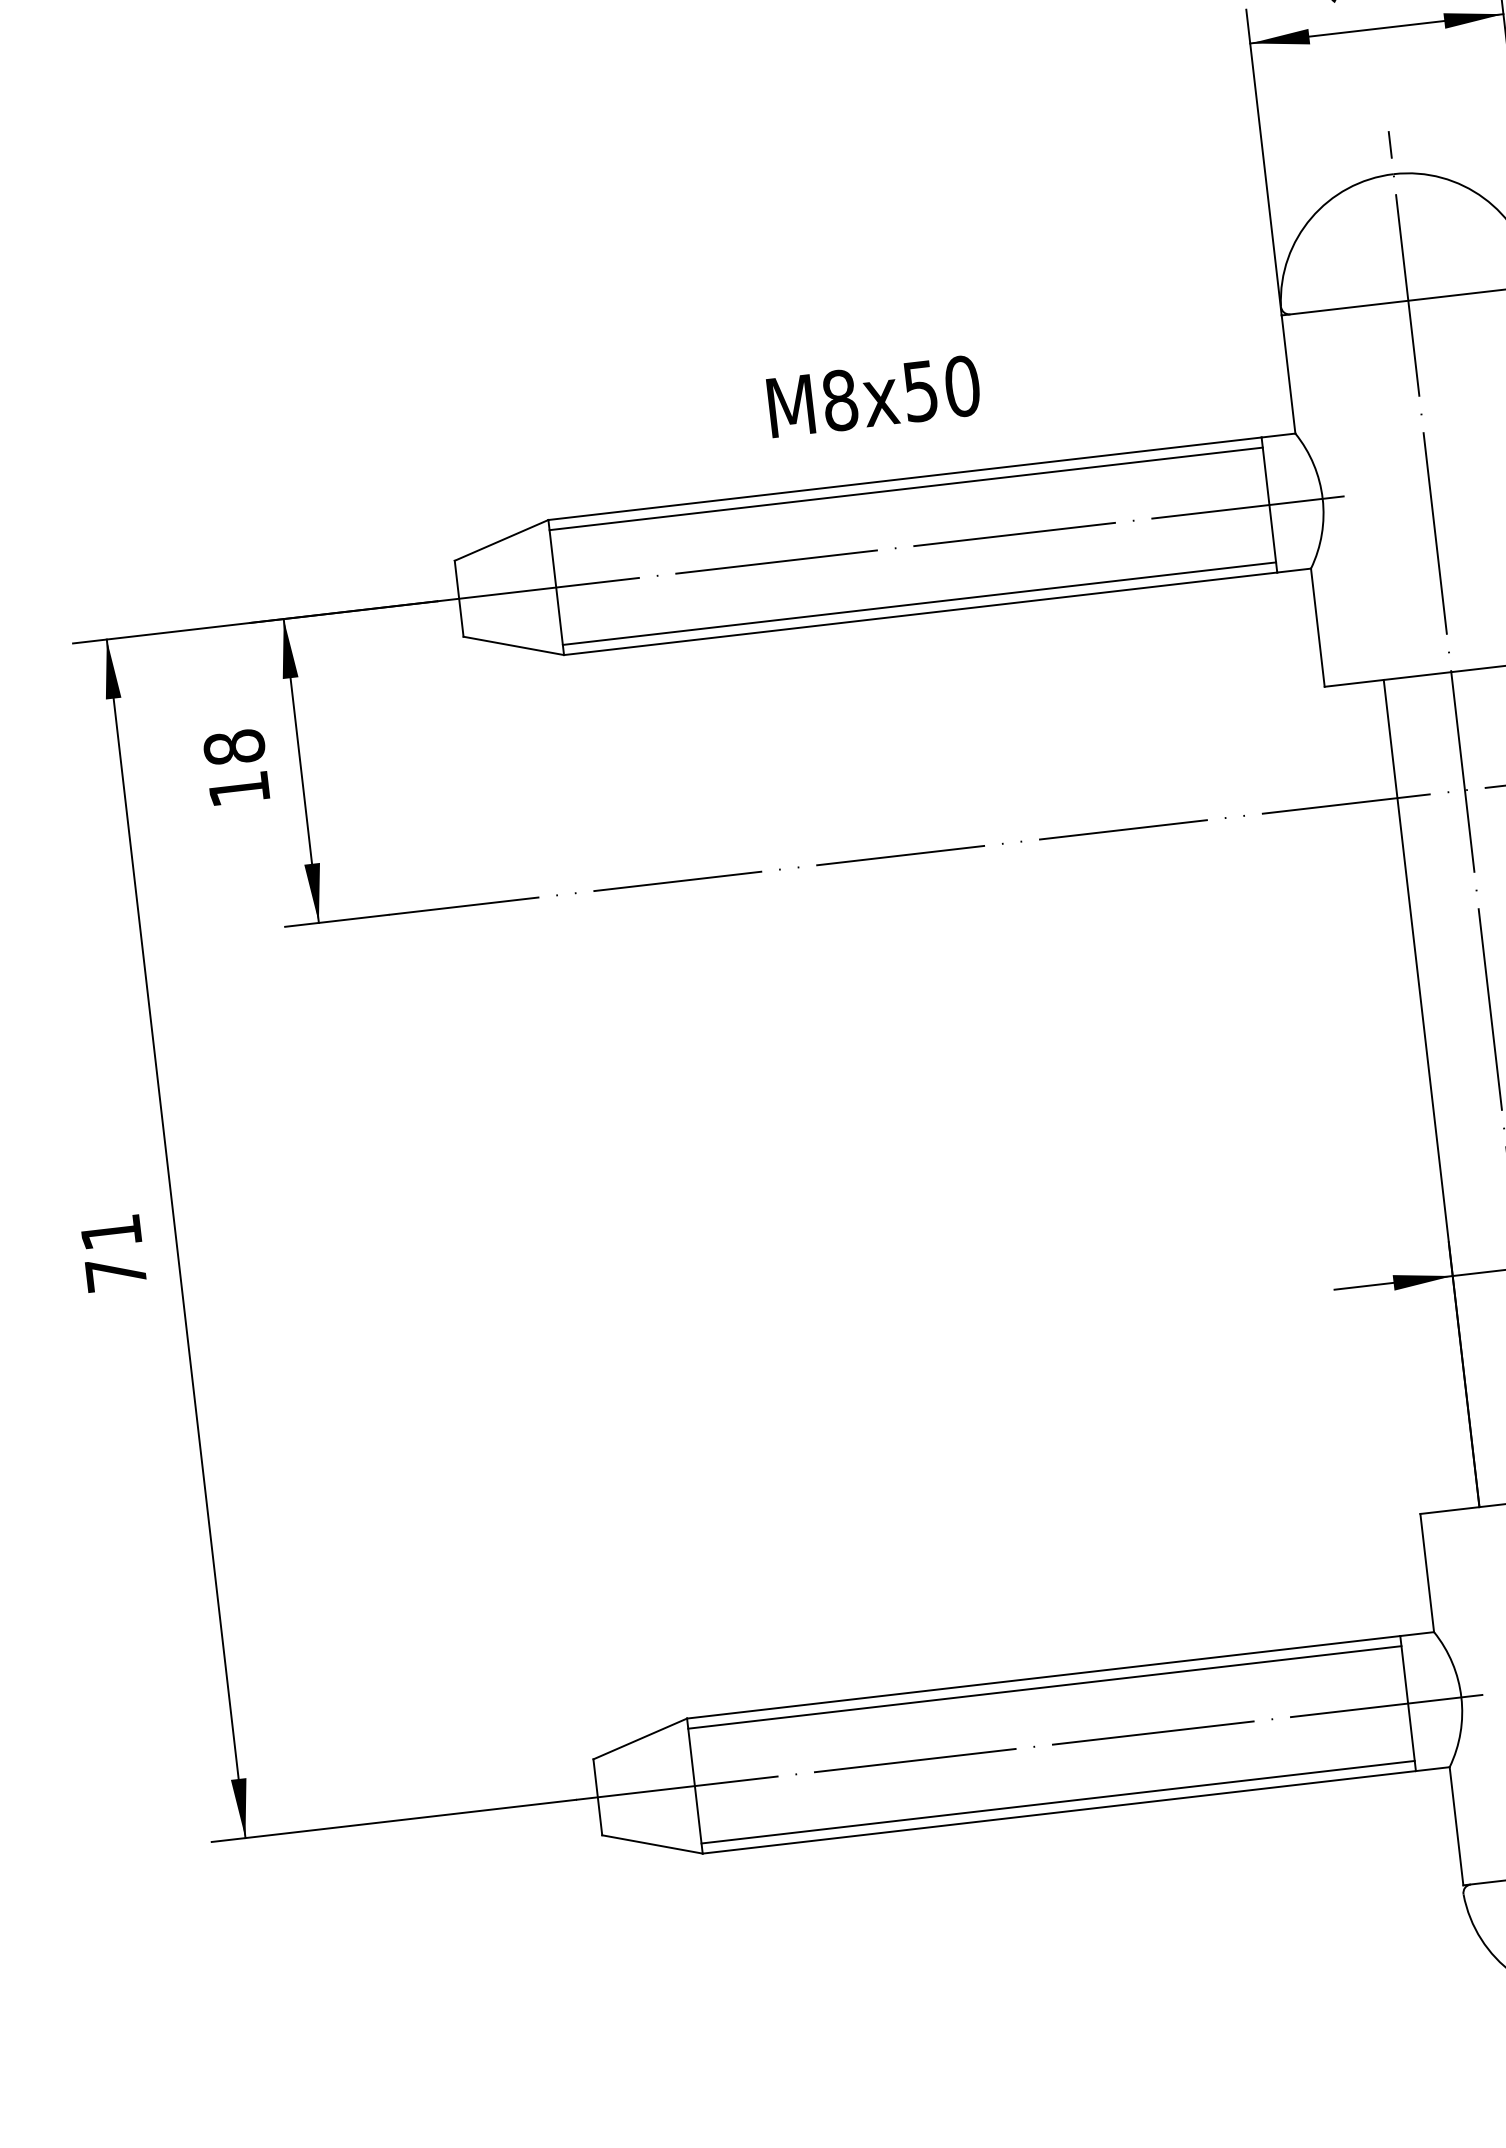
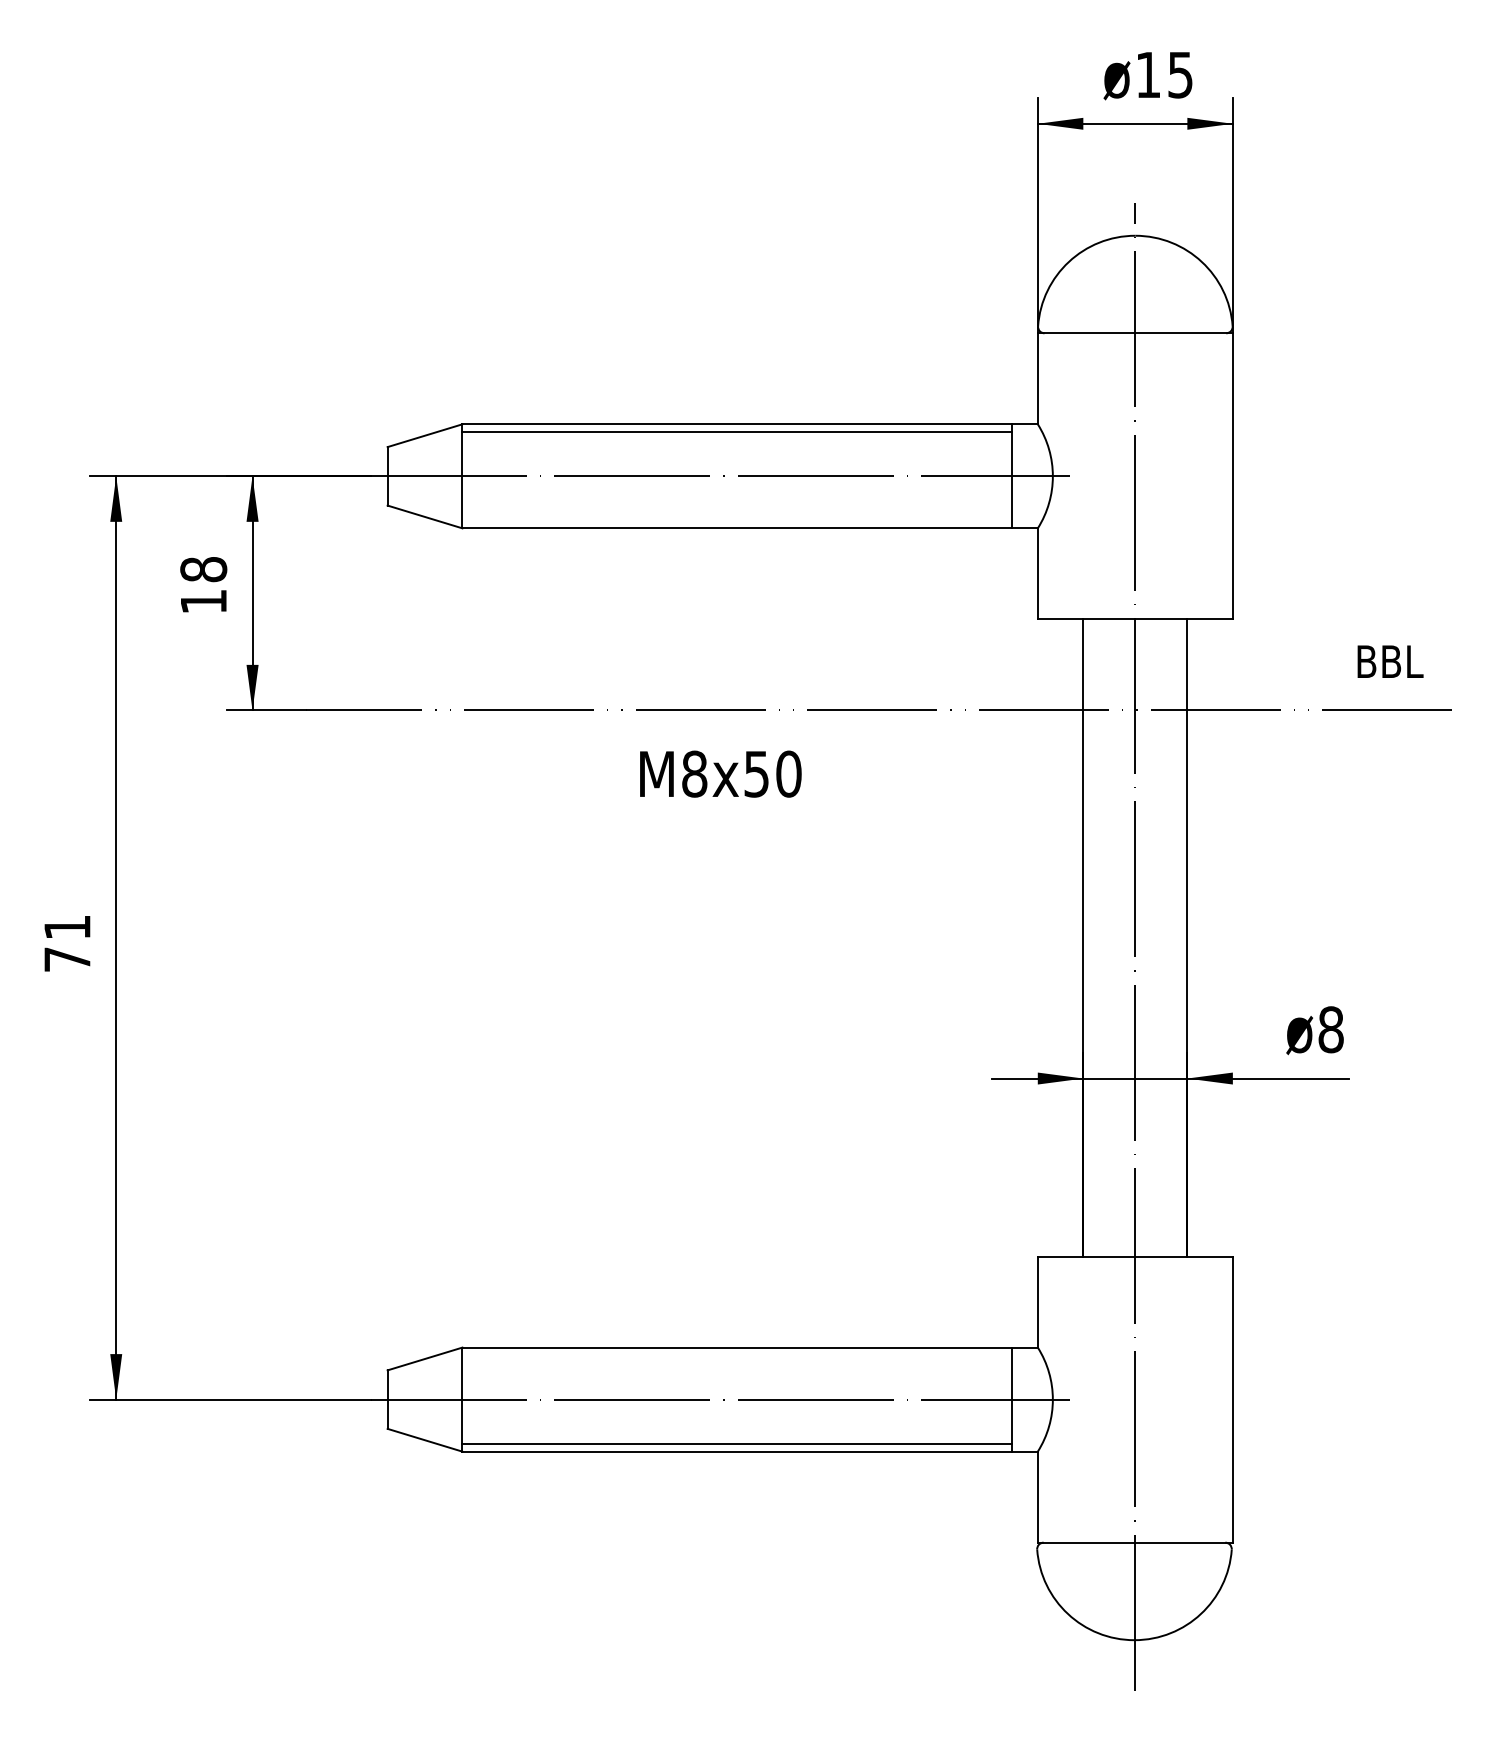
text: (873, 395) -> (720, 773), moved
line: (918, 603) -> (736, 520), removed
line: (1044, 1687) -> (736, 1355), removed

